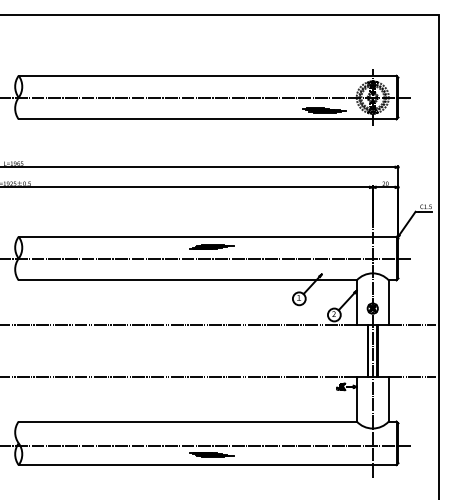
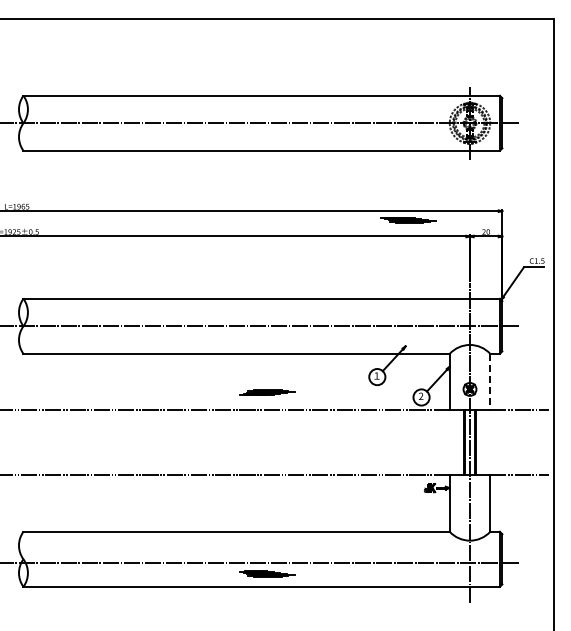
part: (324, 110) -> (408, 220), moved
part: (212, 246) -> (267, 392), moved
line: (389, 303) -> (490, 382), solid -> dashed

